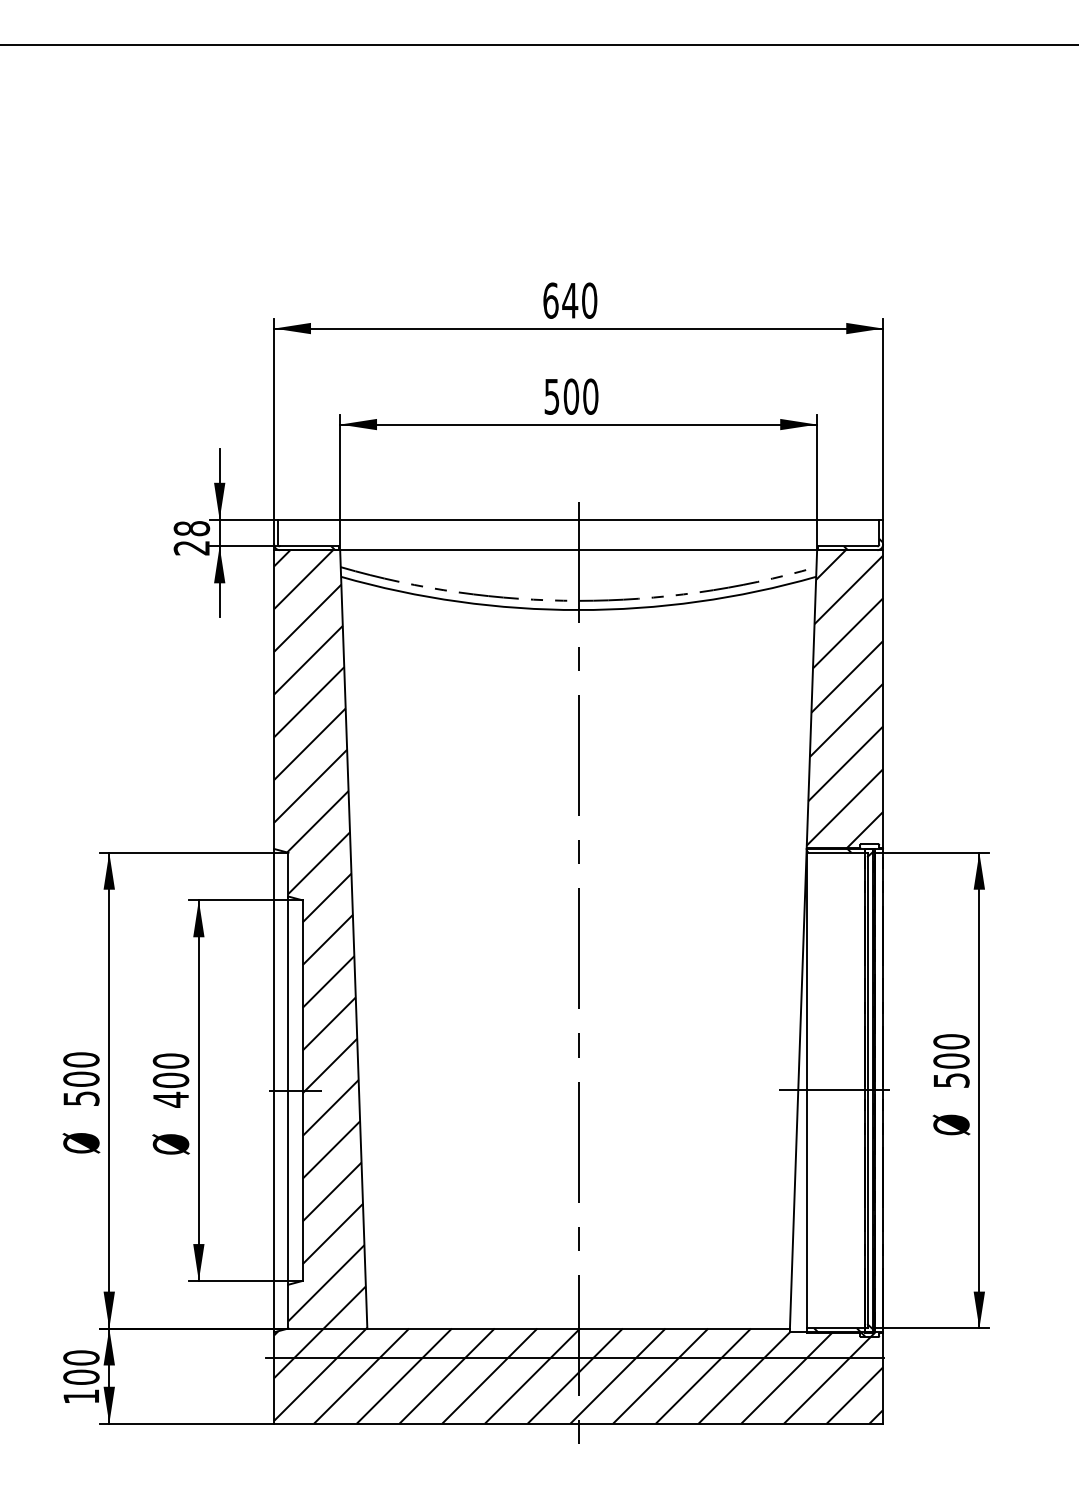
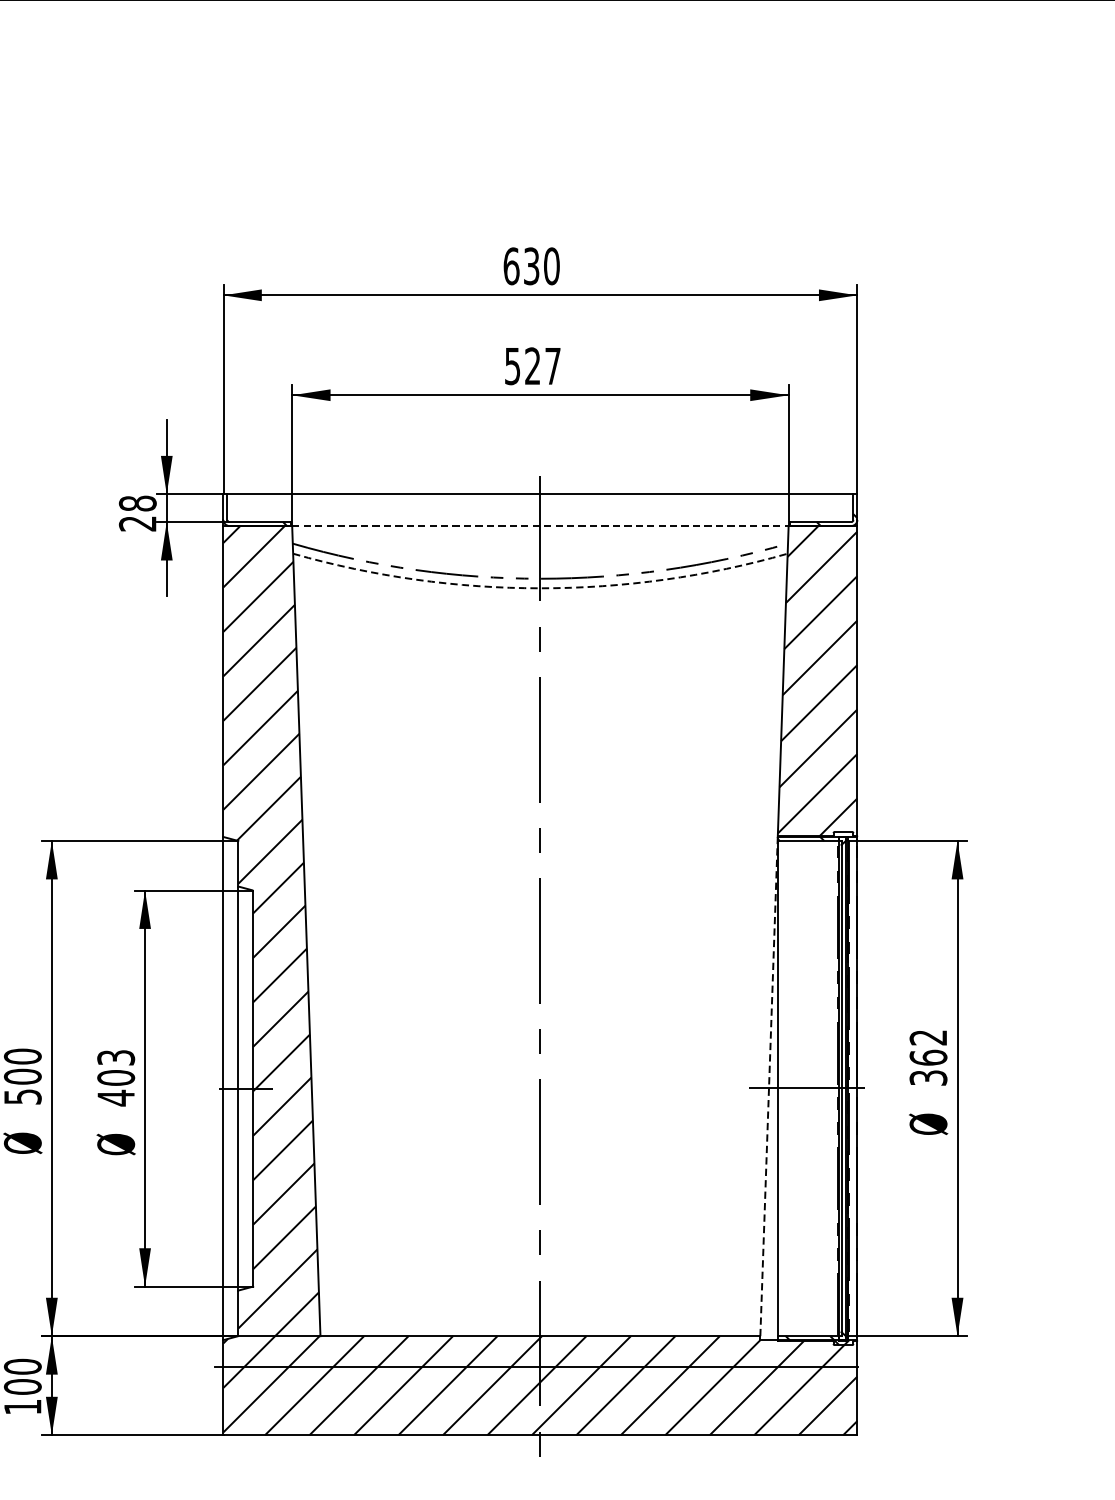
text: (570, 300) -> (531, 266), 640 -> 630
text: (580, 396) -> (542, 366), 500 -> 527
line: (579, 550) -> (541, 526), solid -> dashed
arc: (578, 610) -> (540, 588), solid -> dashed
text: (170, 1060) -> (115, 1057), 400 -> 403
text: (951, 1060) -> (928, 1057), 500 -> 362
line: (798, 1088) -> (769, 1086), solid -> dashed

